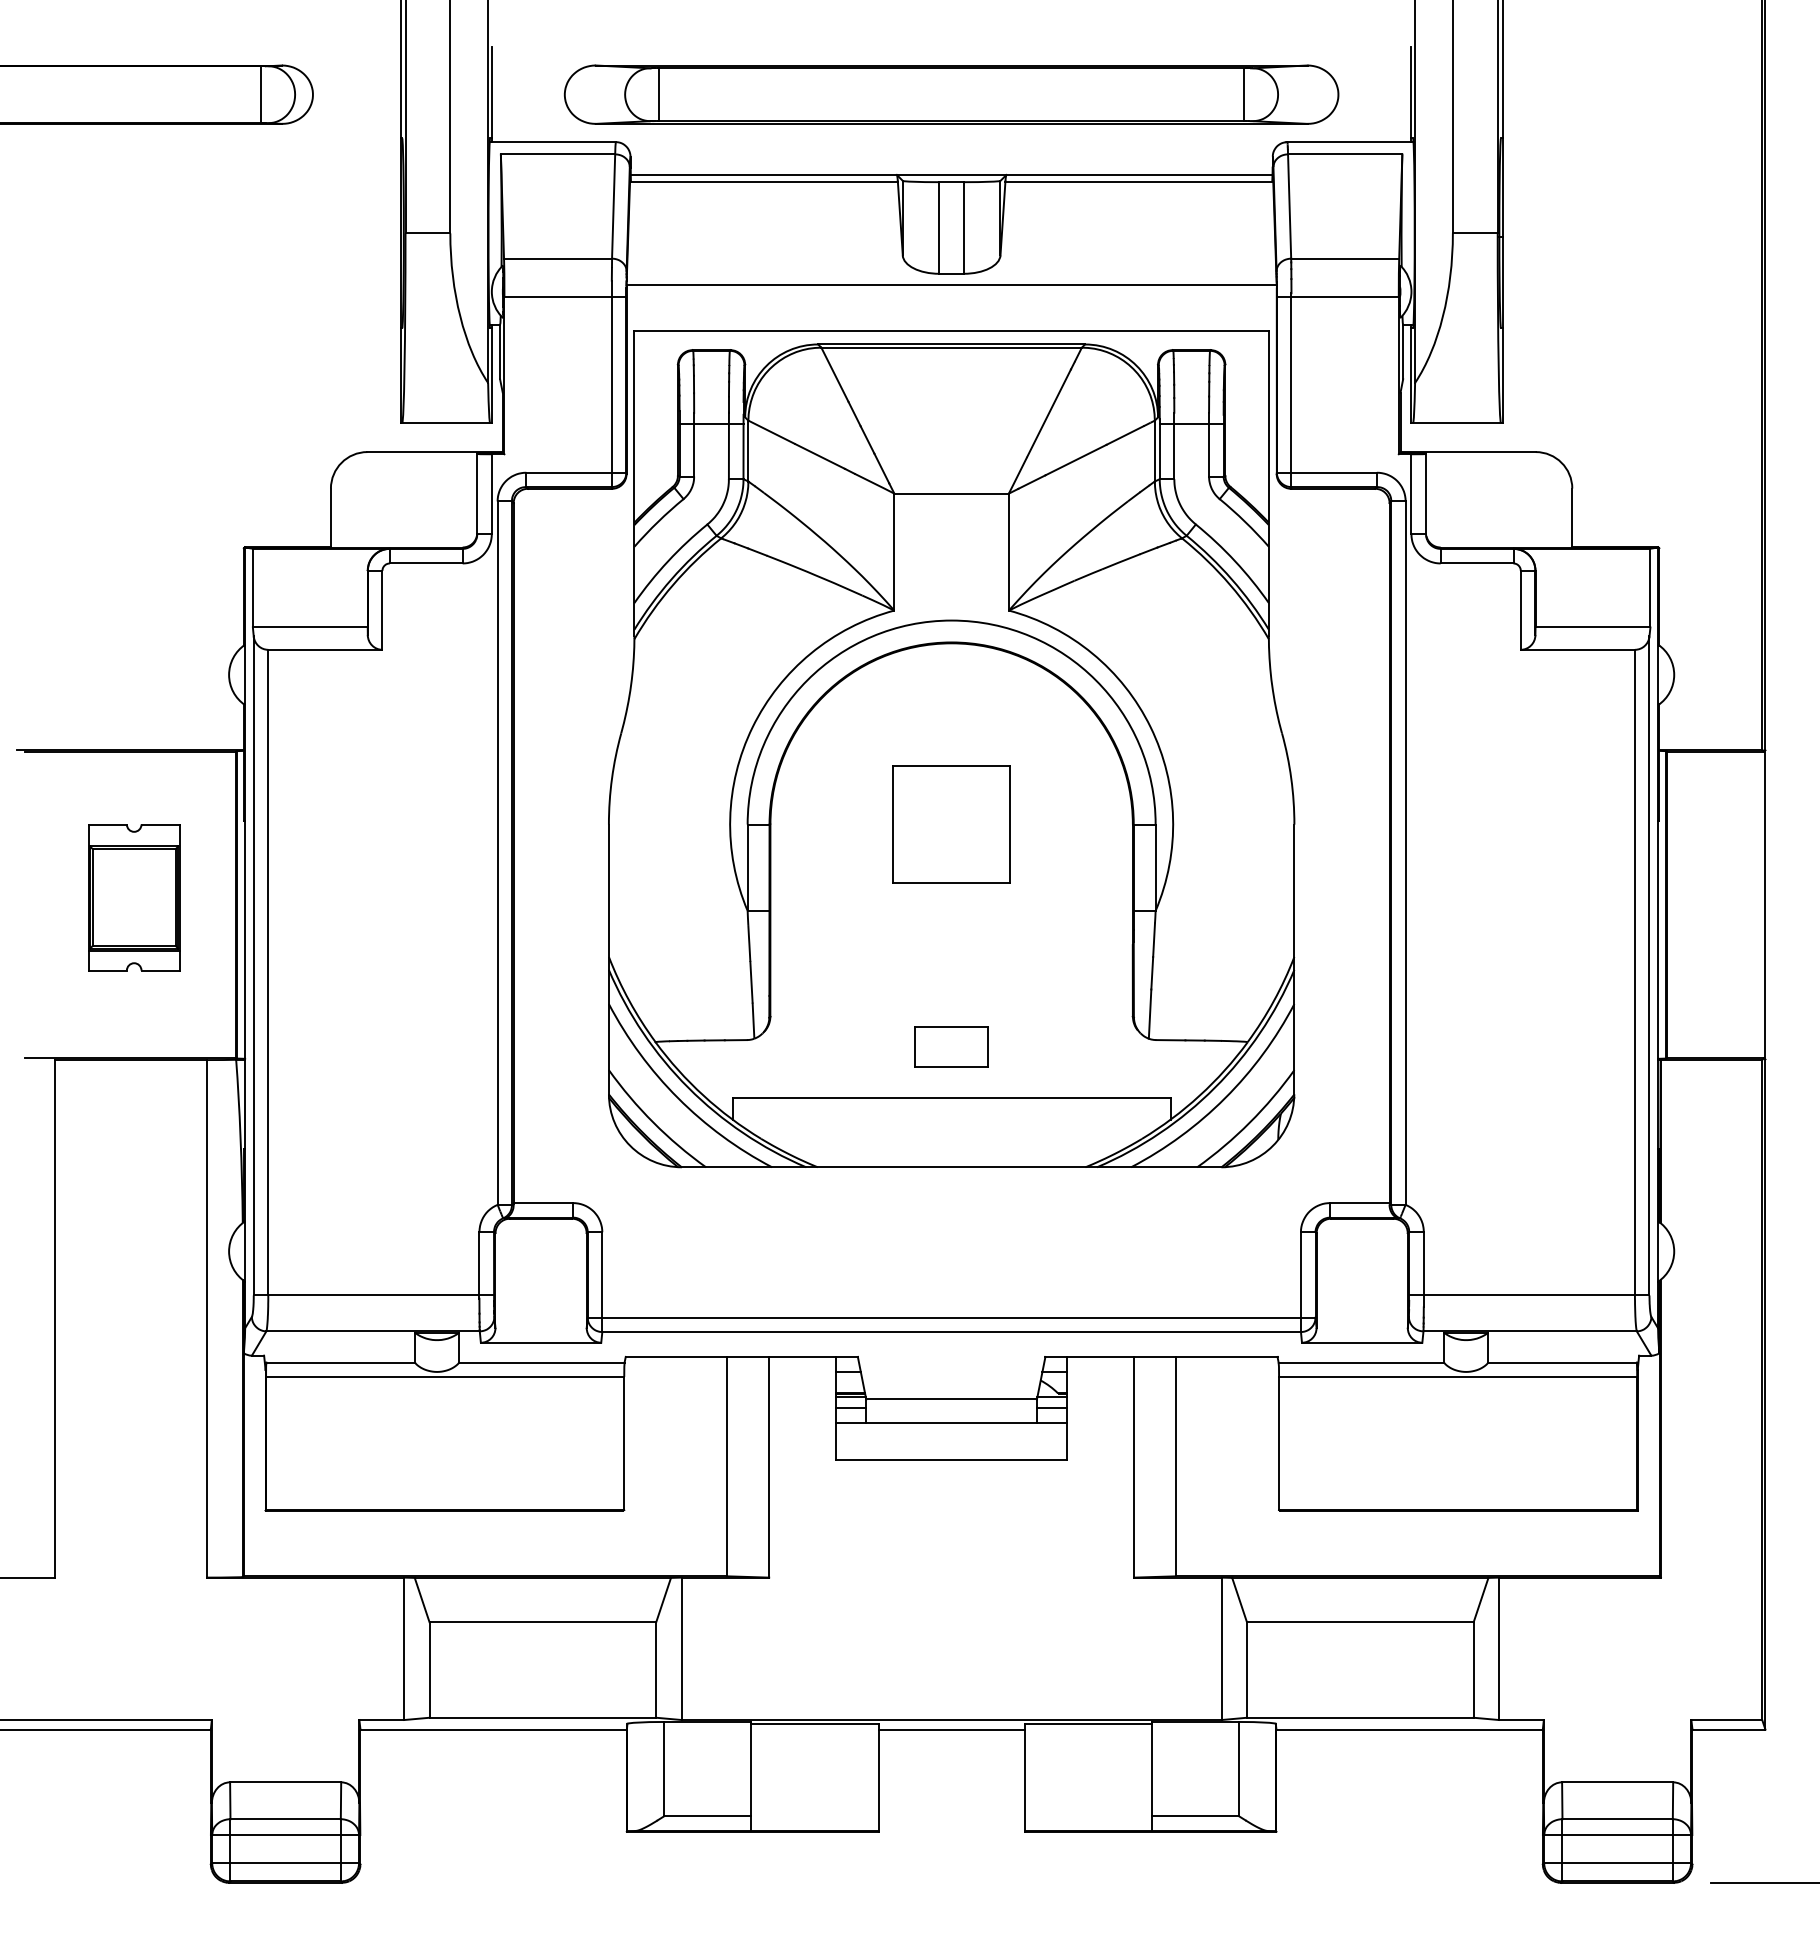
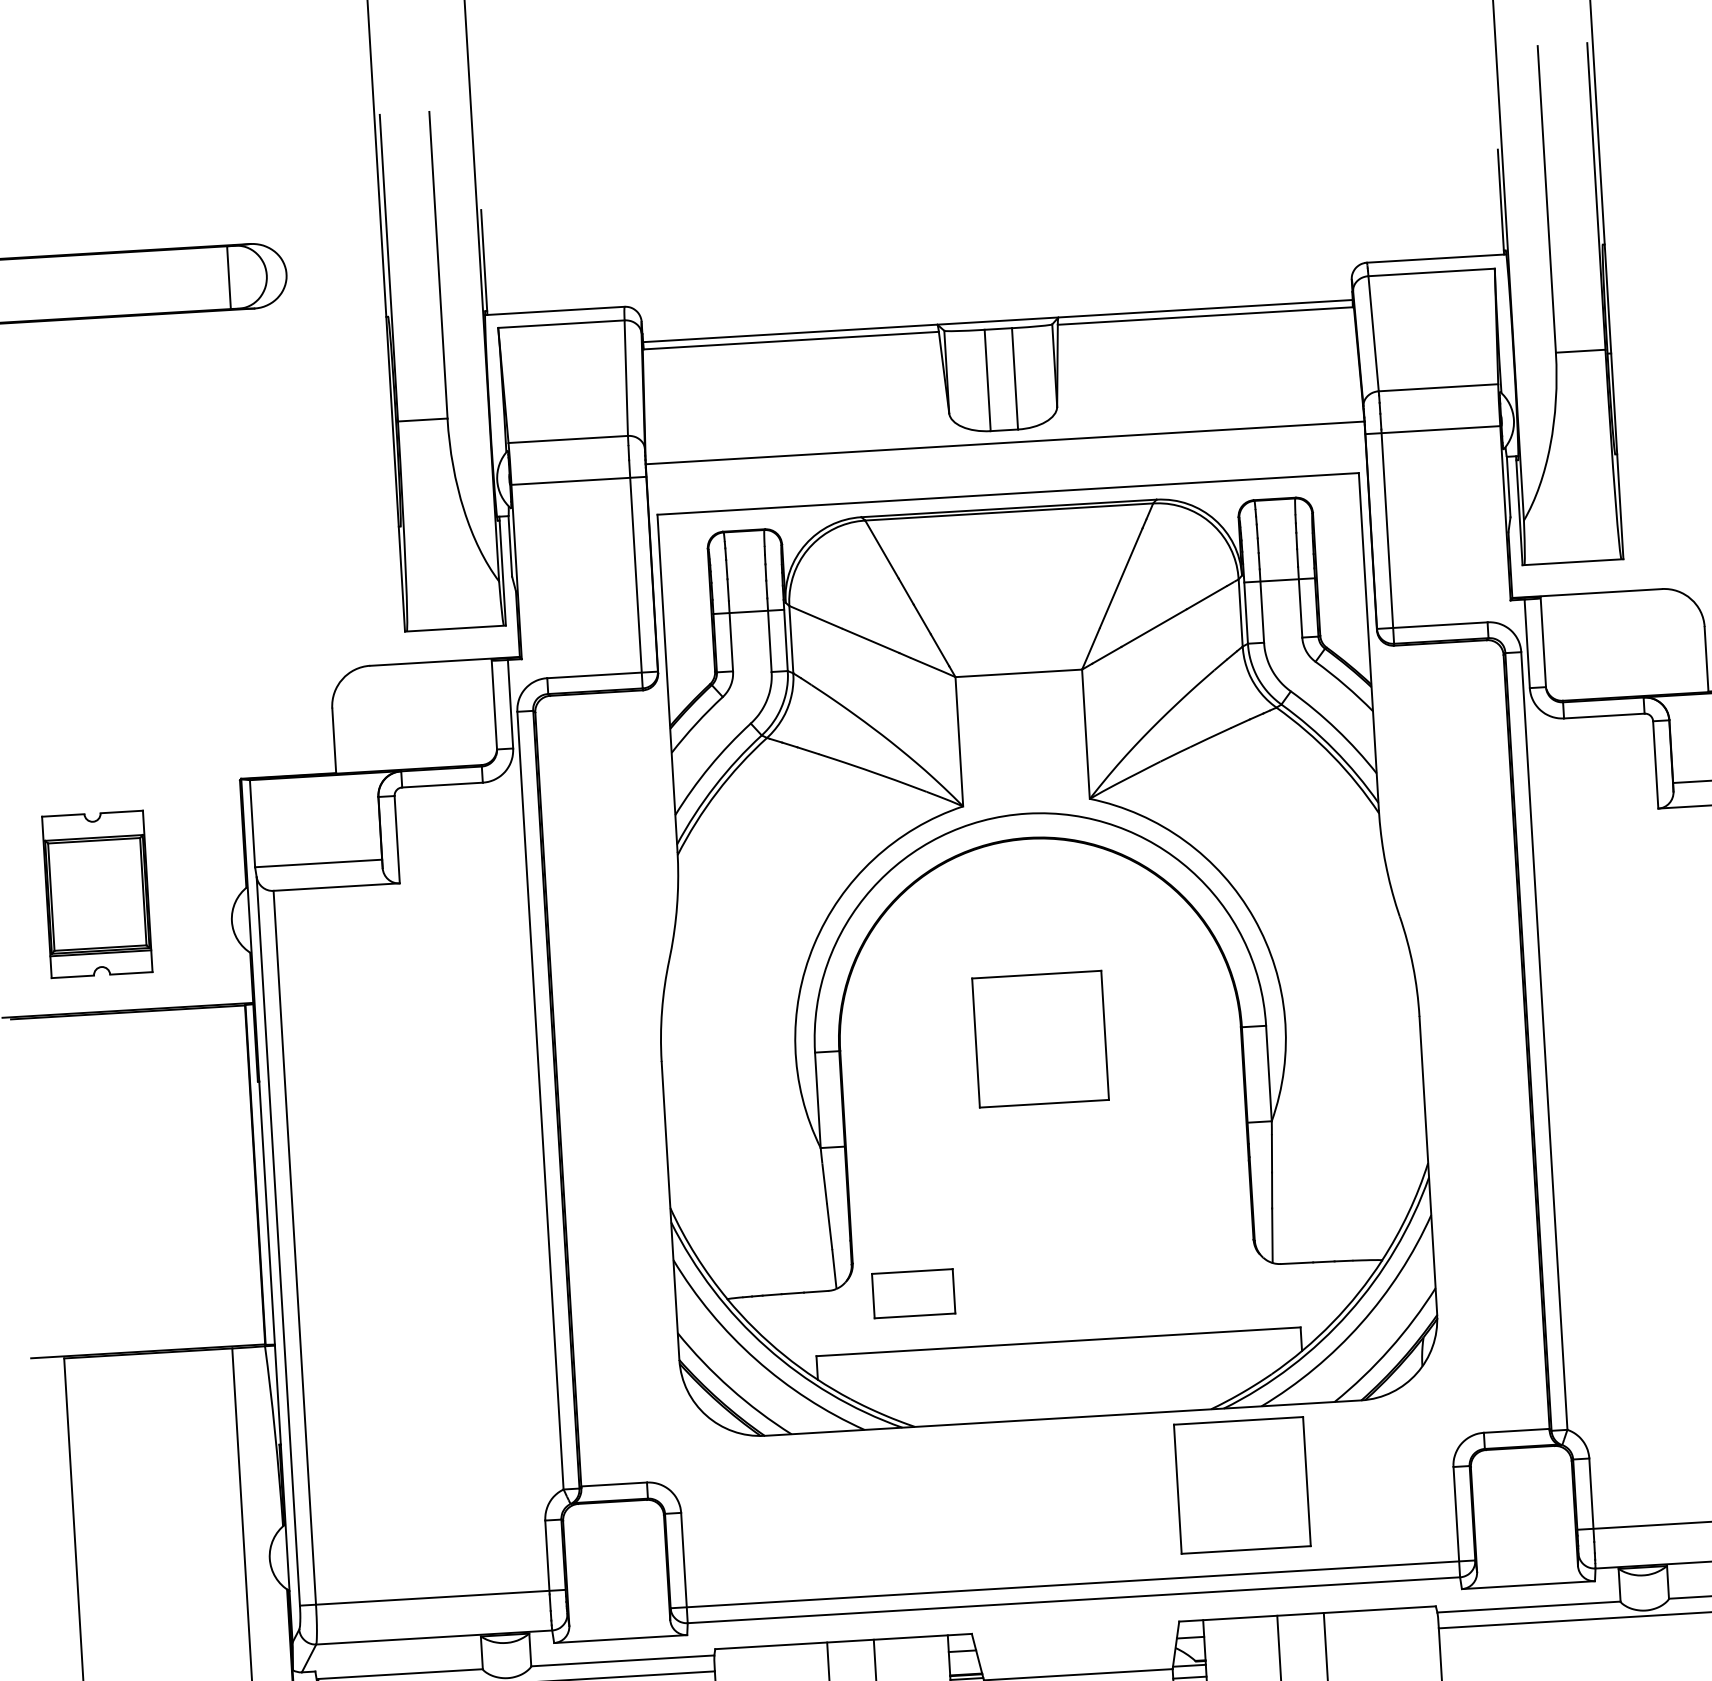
part: (951, 94) -> (992, 232), removed
part: (134, 897) -> (97, 894), moved
part: (951, 1046) -> (913, 1292), moved
part: (1109, 1237) -> (1242, 1485), added

